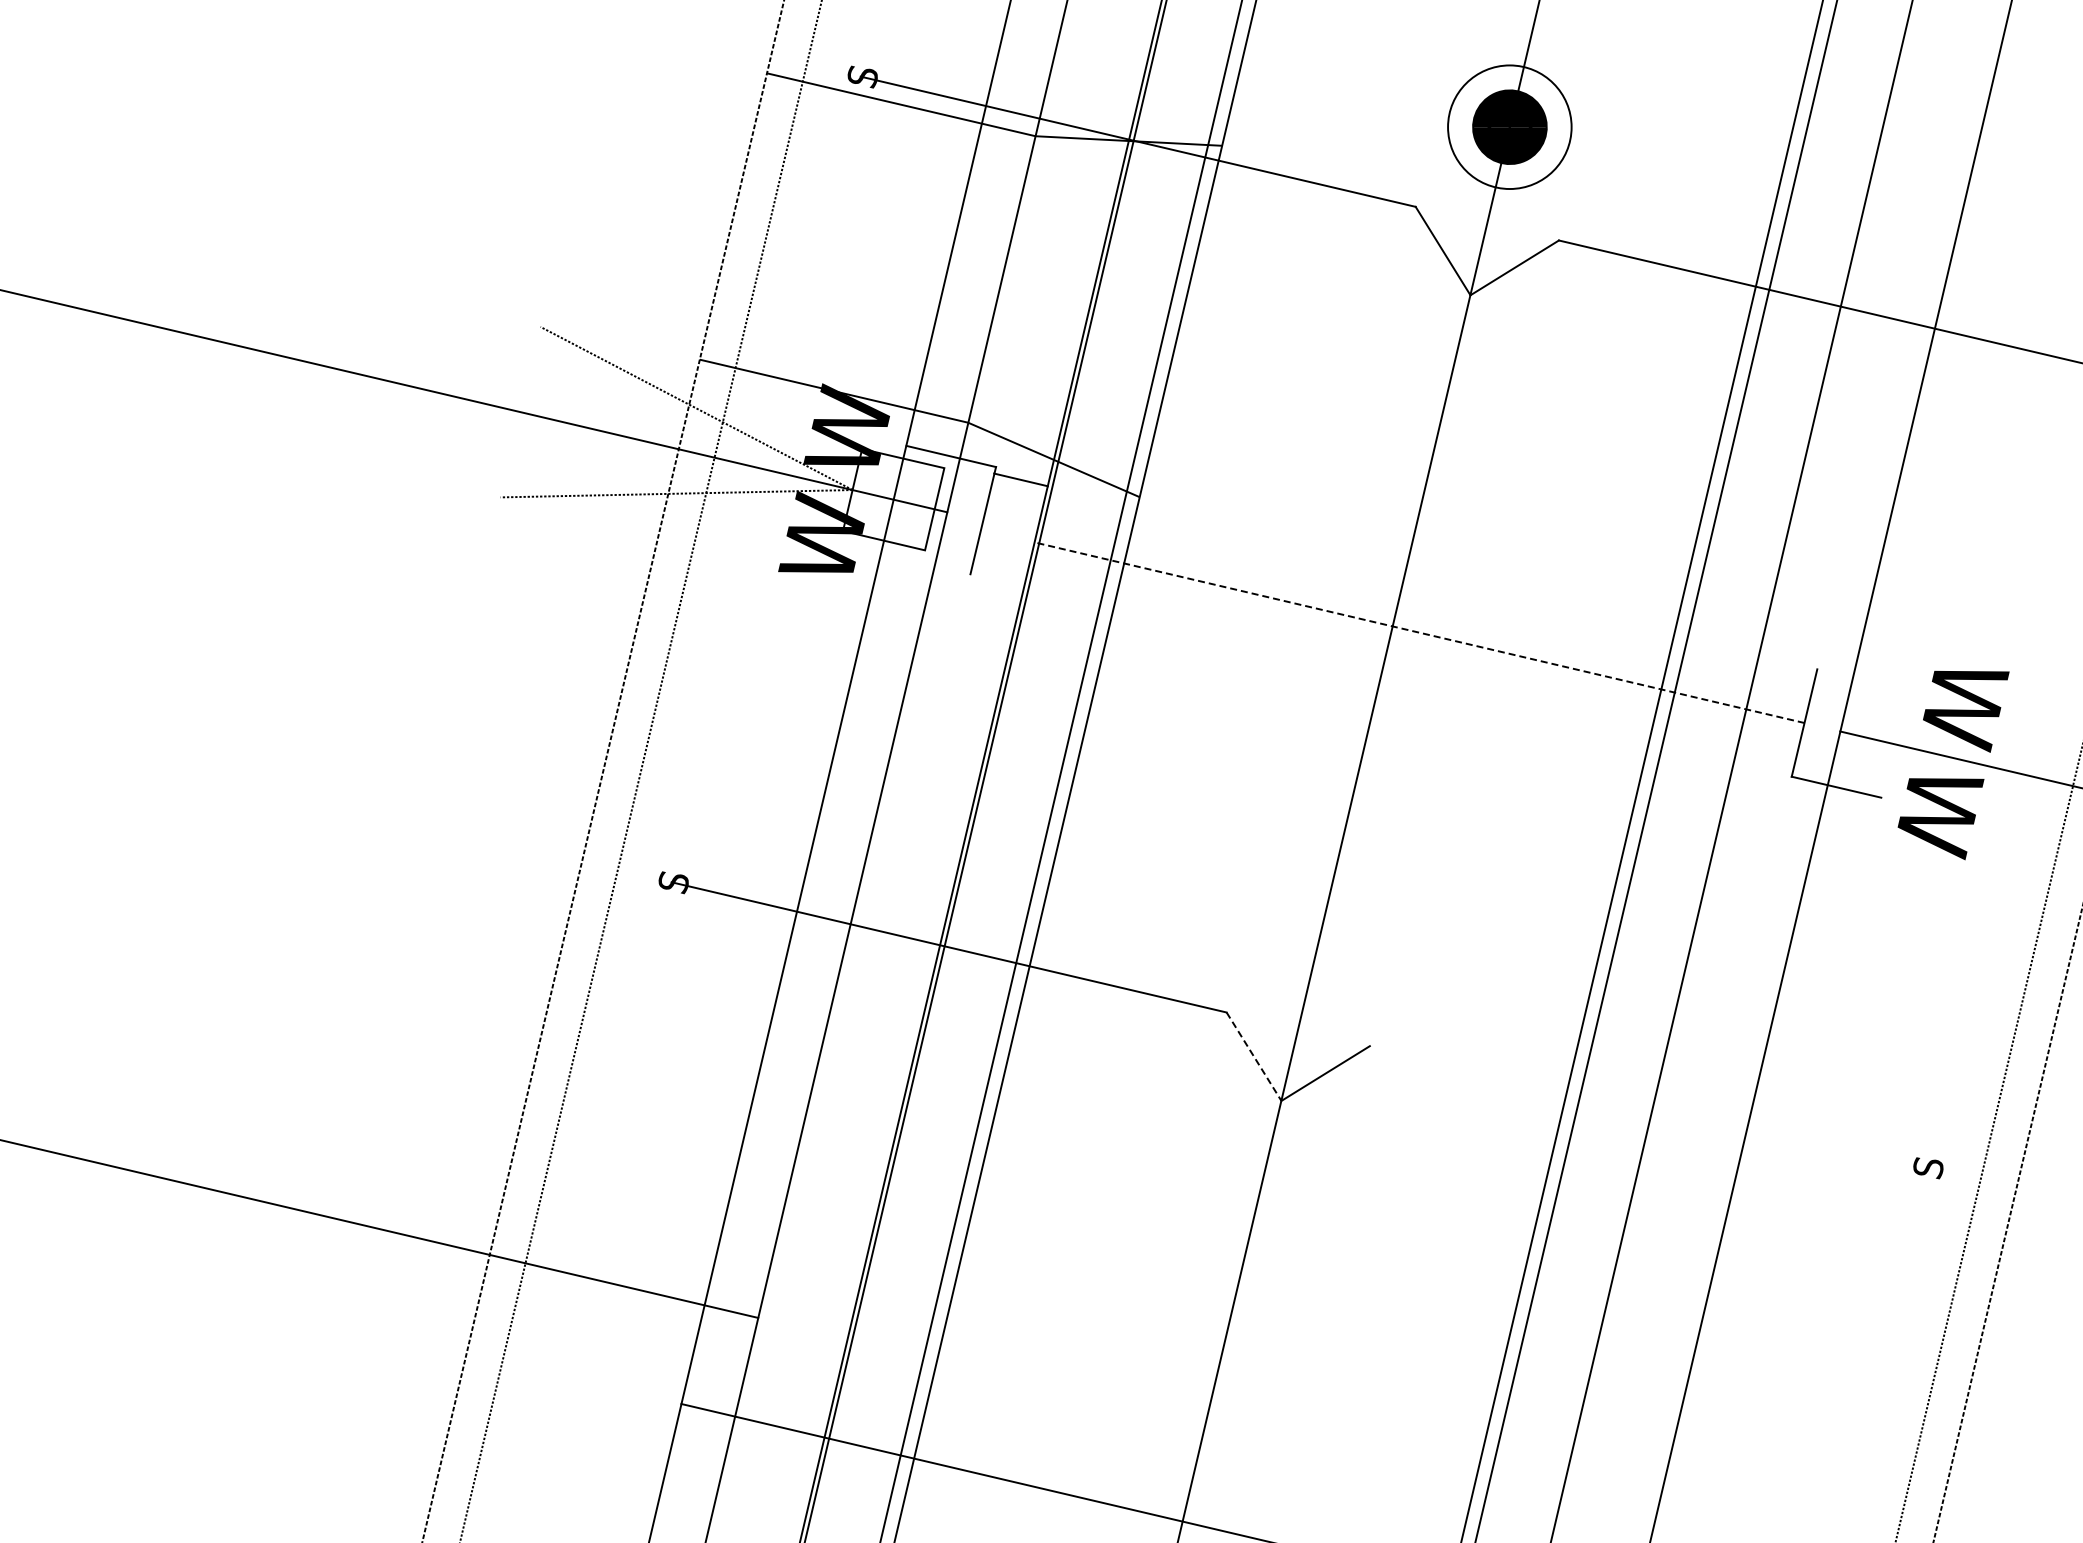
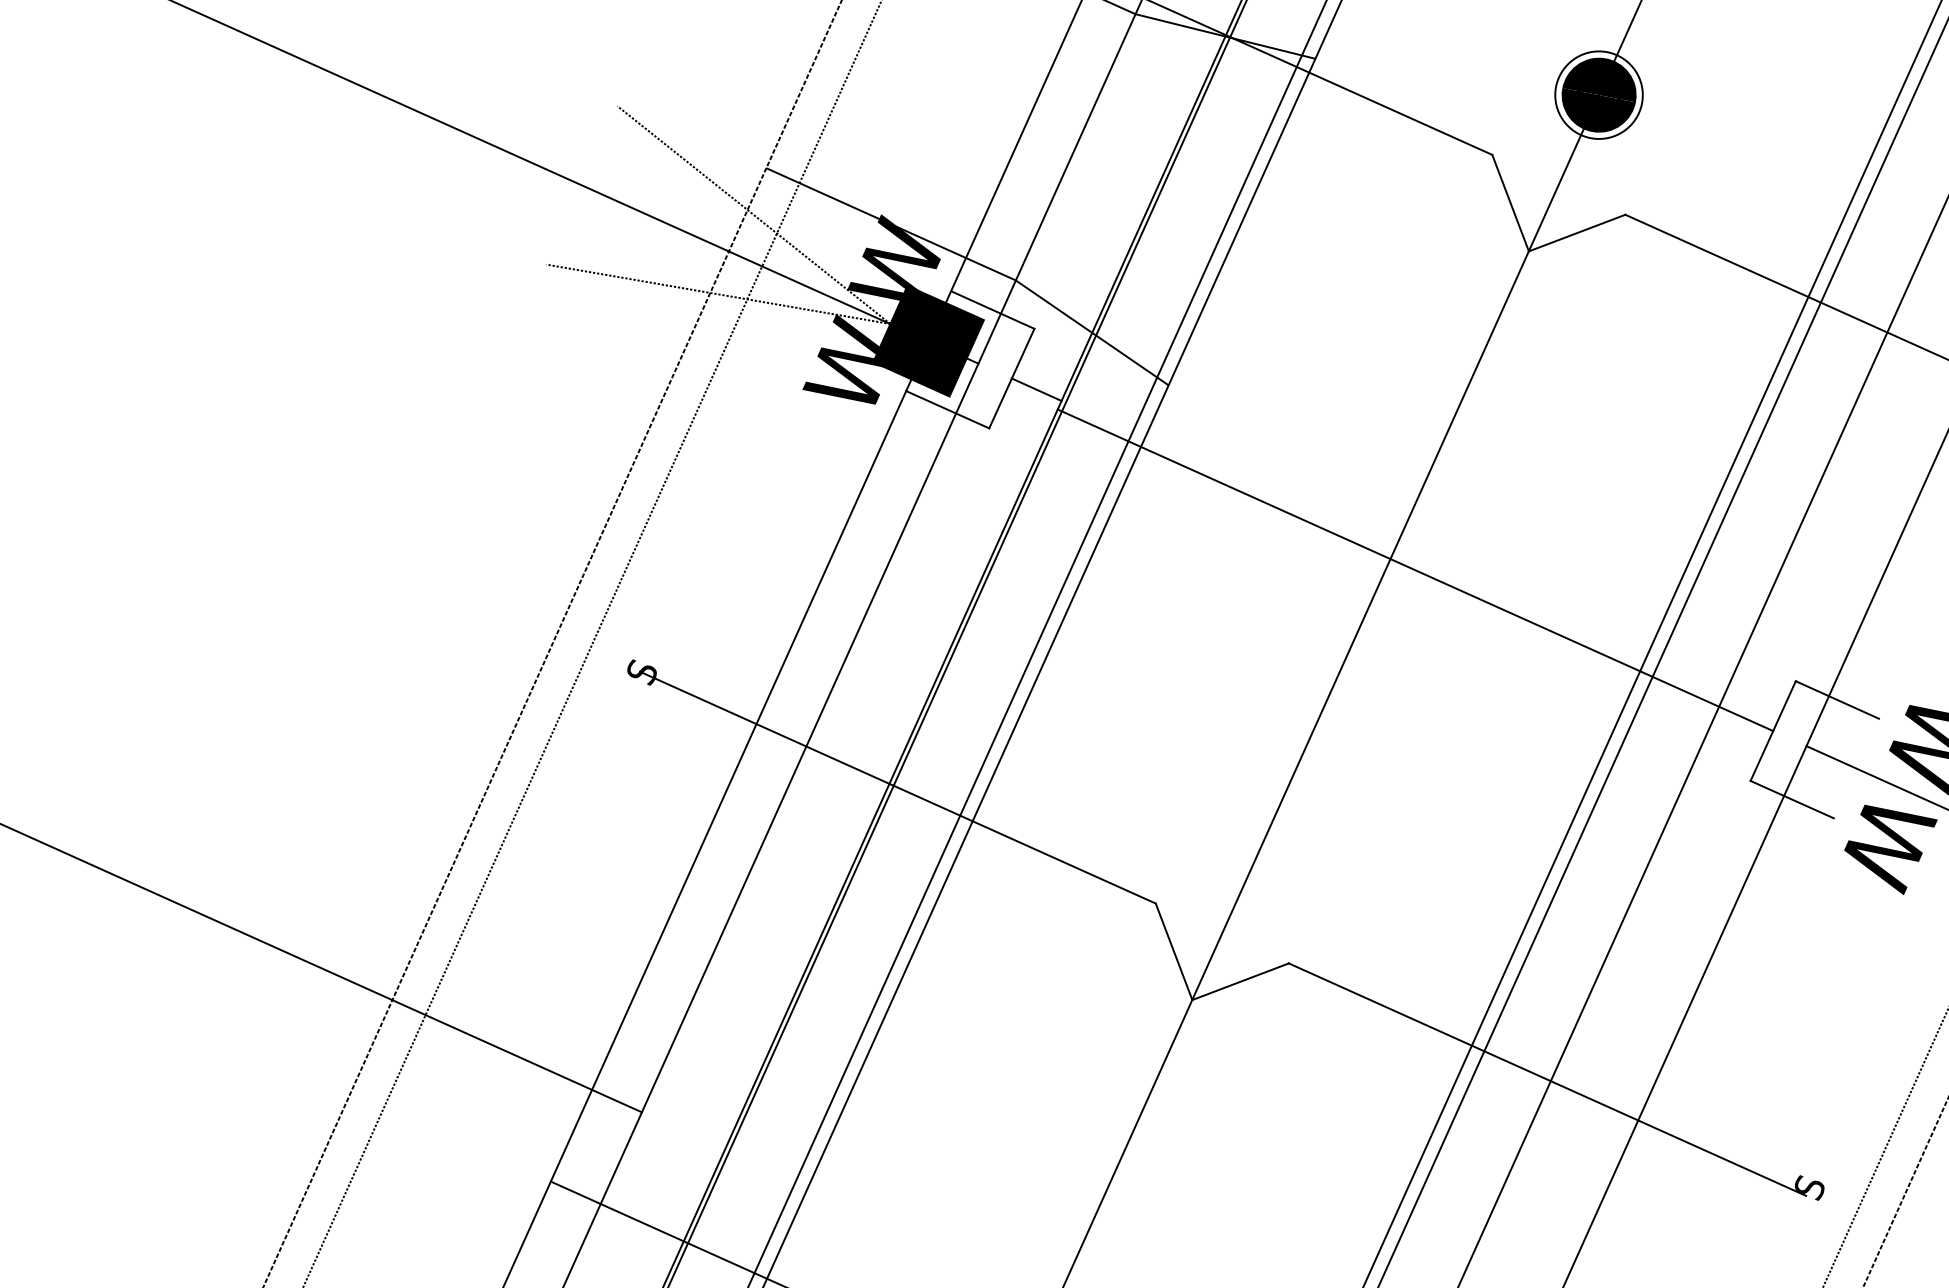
circle: (1509, 127) -> (1598, 95), size x0.71
line: (1020, 479) -> (1036, 389), moved
fill: (893, 499) -> (928, 341), added
line: (925, 563) -> (947, 409), added
line: (1419, 632) -> (1415, 570), dashed -> solid
line: (1861, 679) -> (1836, 699), added
line: (1254, 1057) -> (1174, 952), dashed -> solid
line: (1647, 1111) -> (1546, 1079), added

